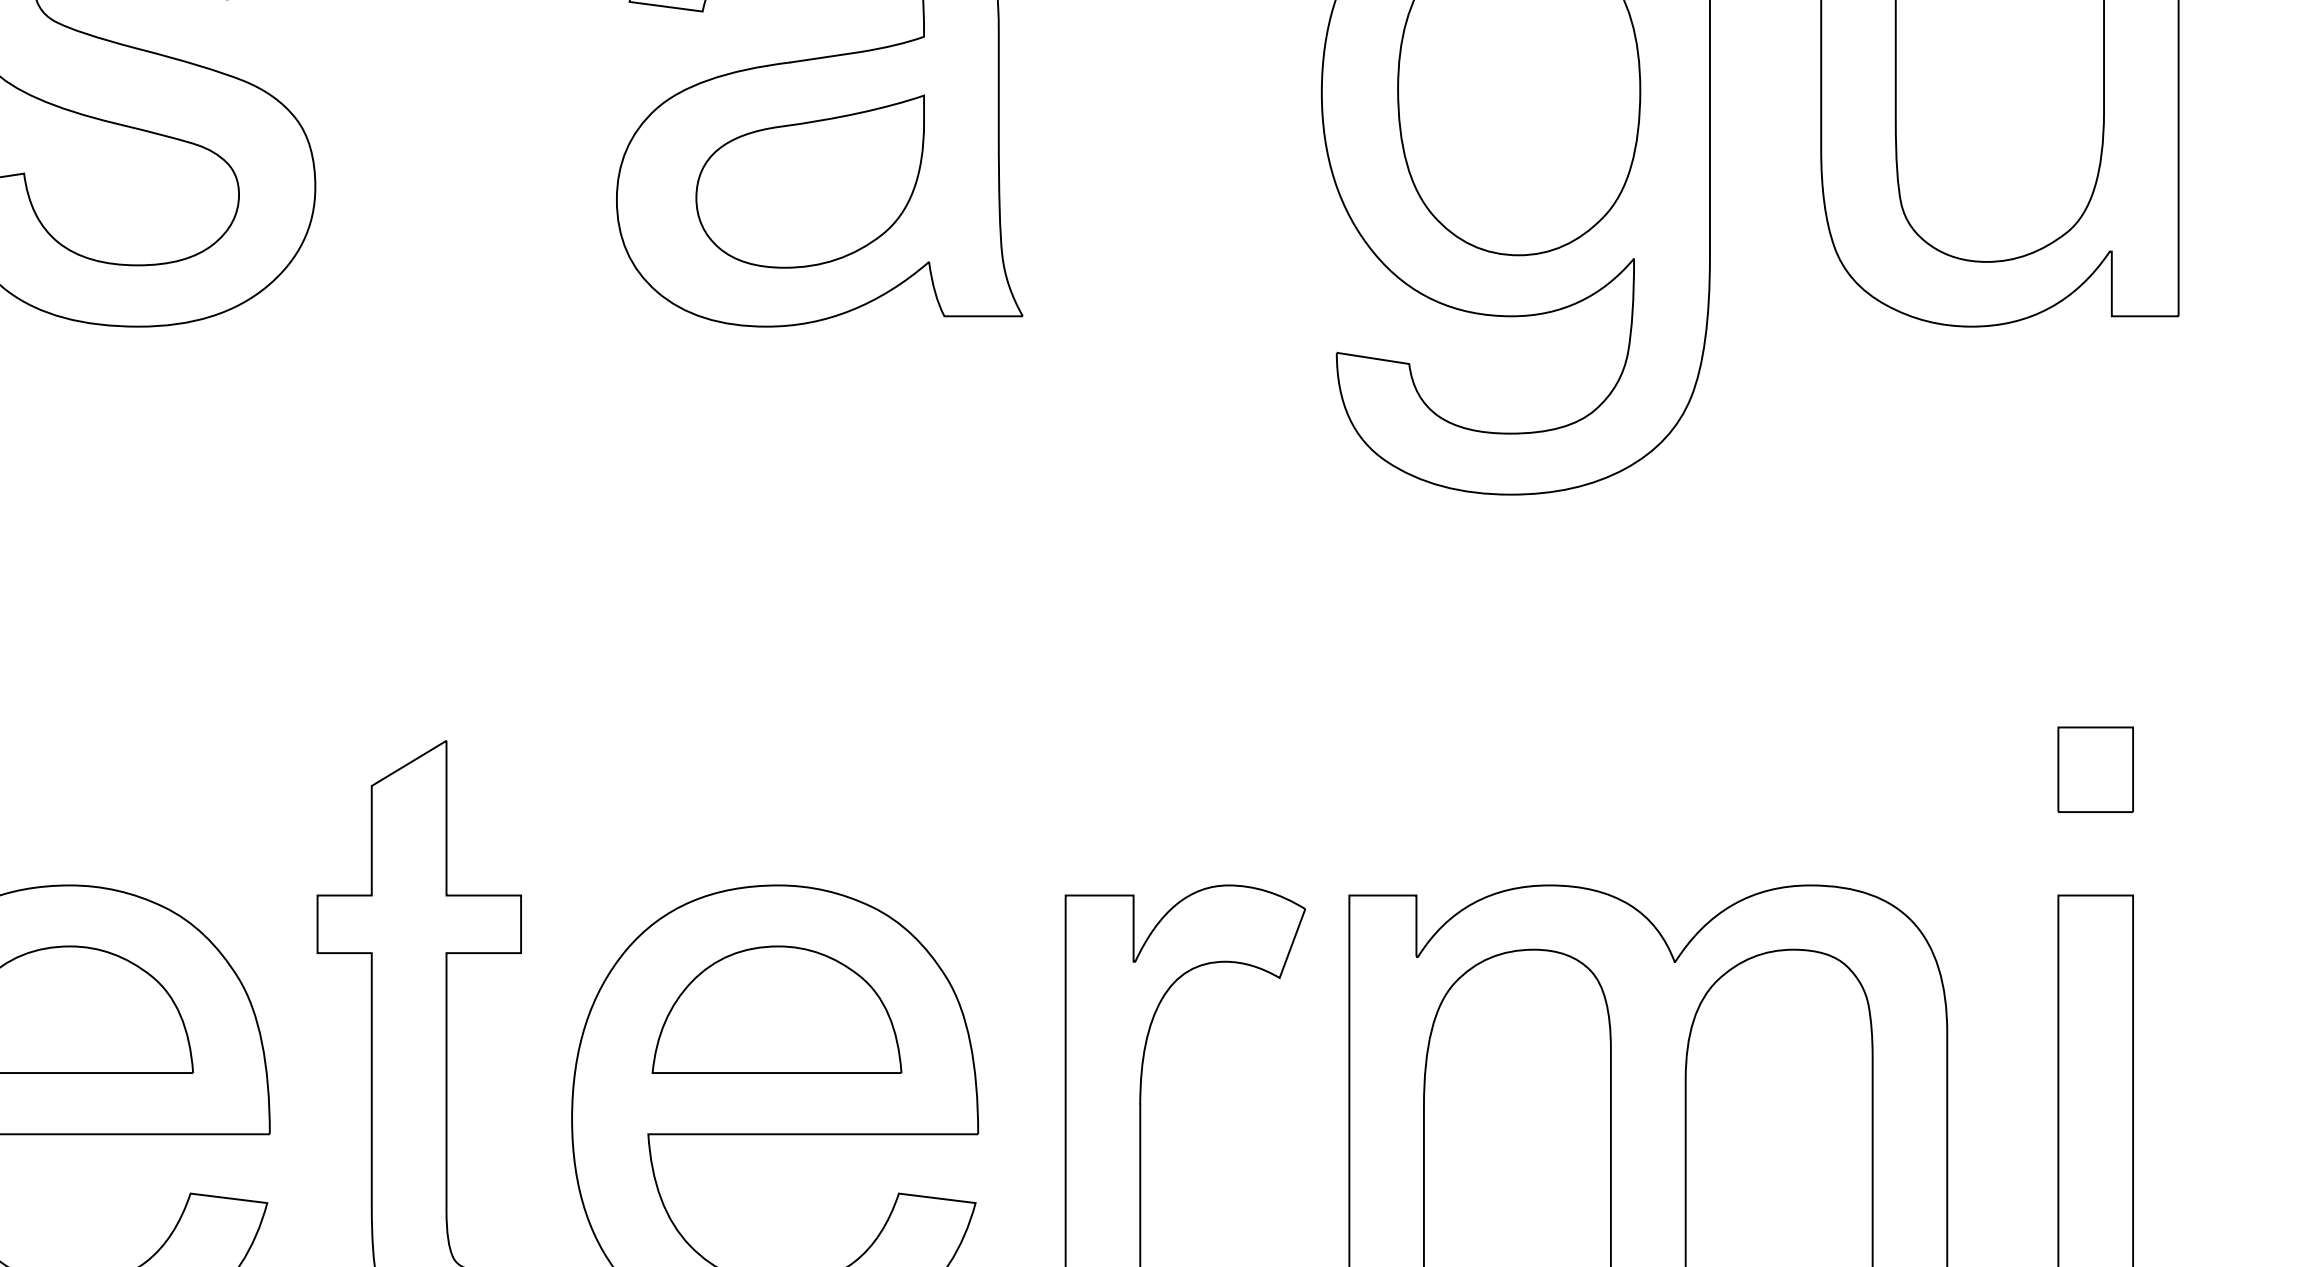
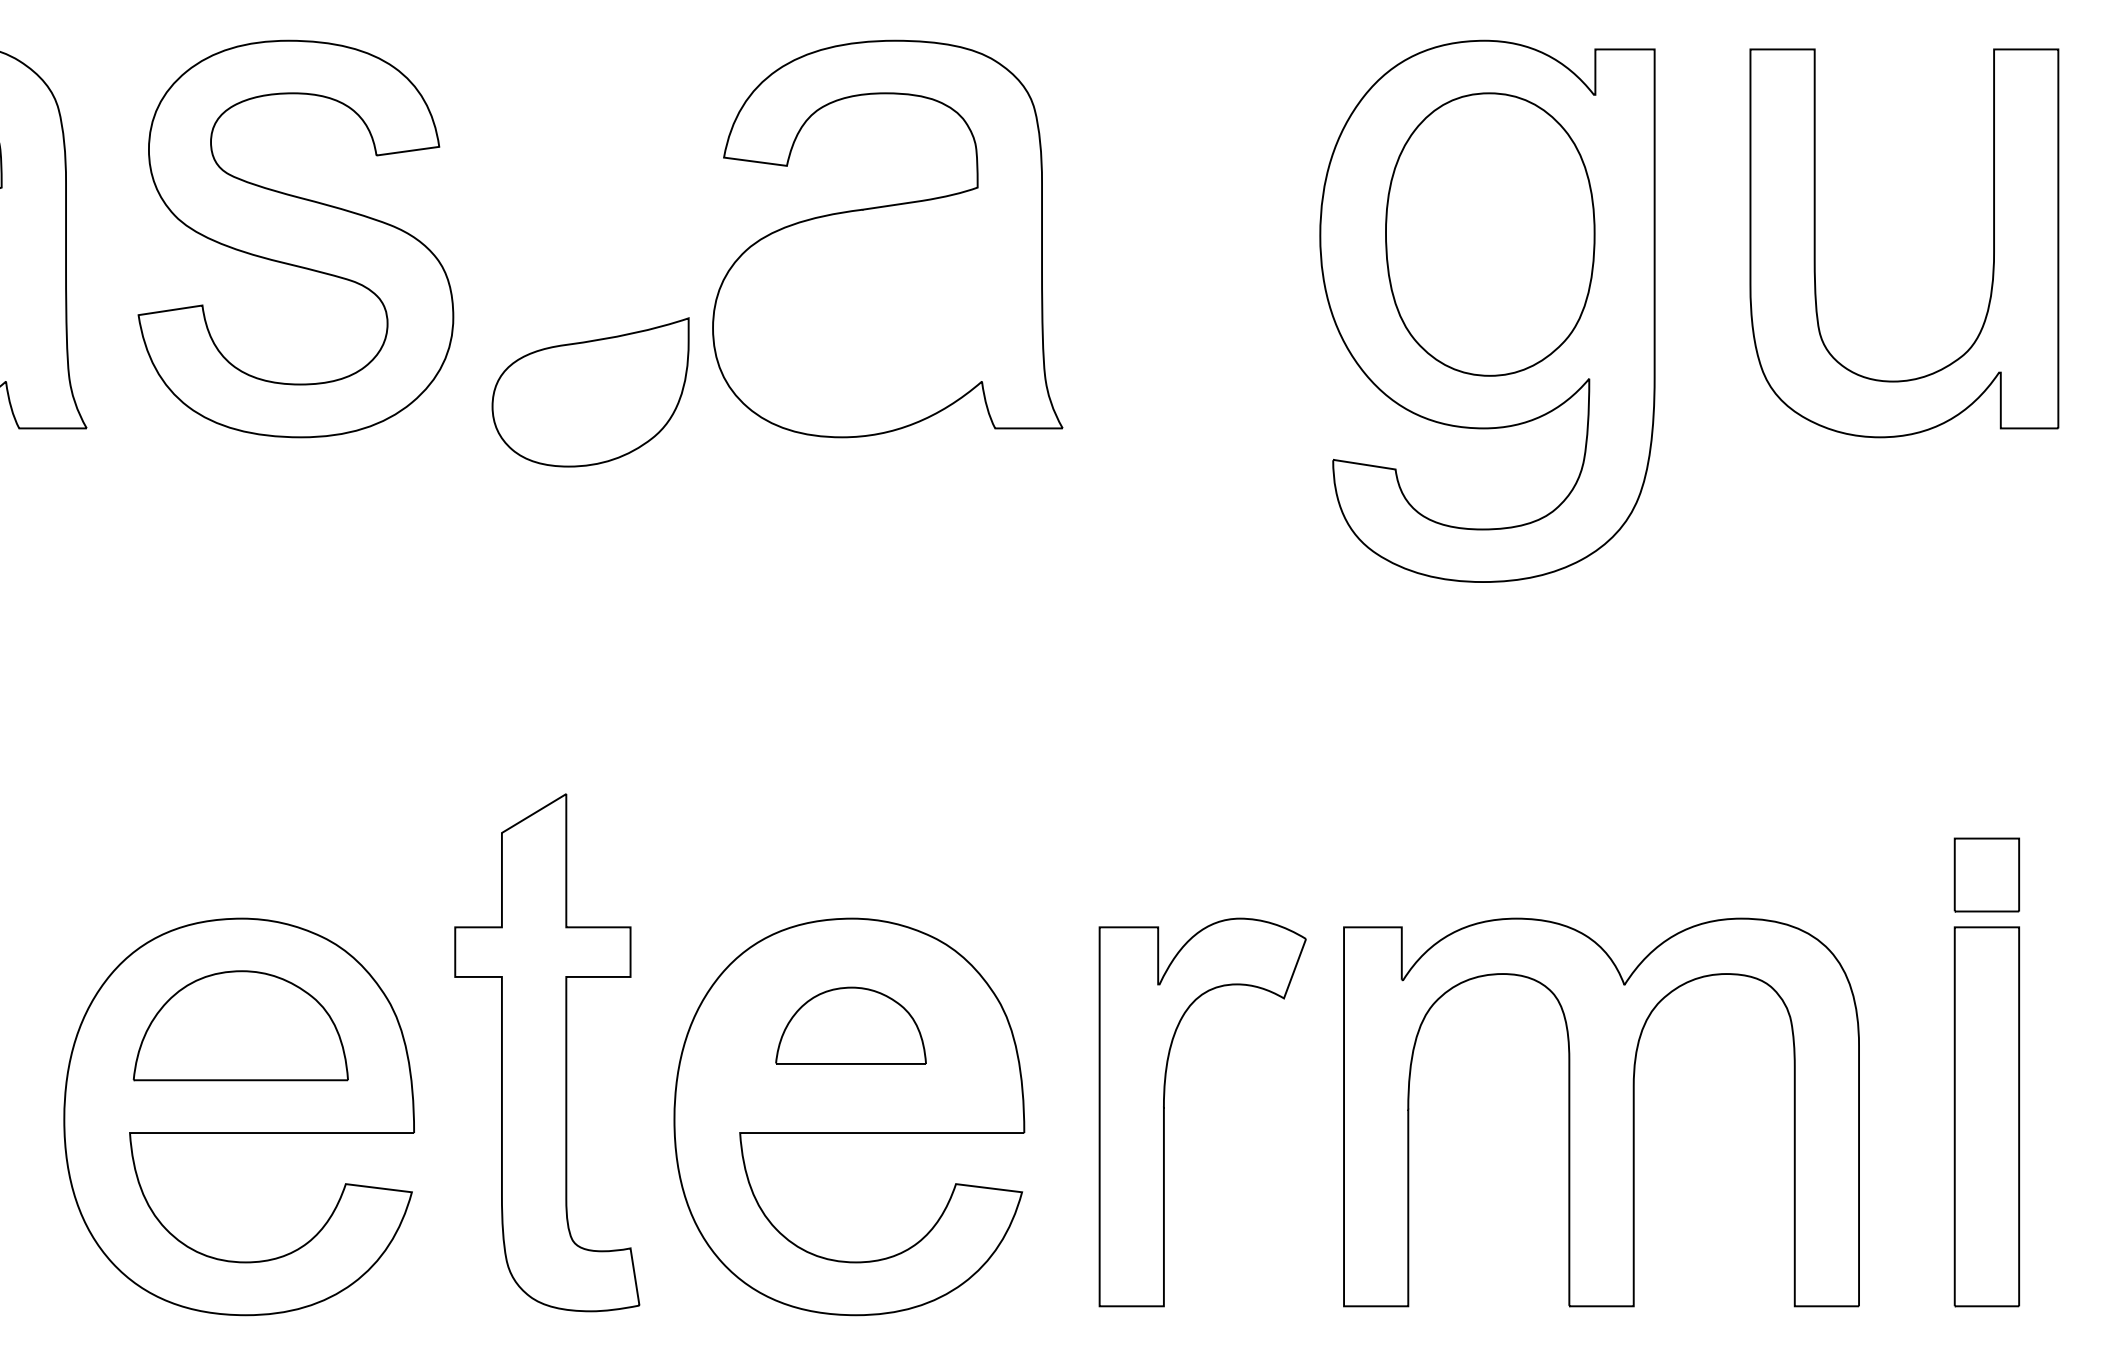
part: (810, 181) -> (590, 392), moved
part: (2095, 769) -> (1986, 874), moved
part: (776, 1009) -> (850, 1025), size x0.7

